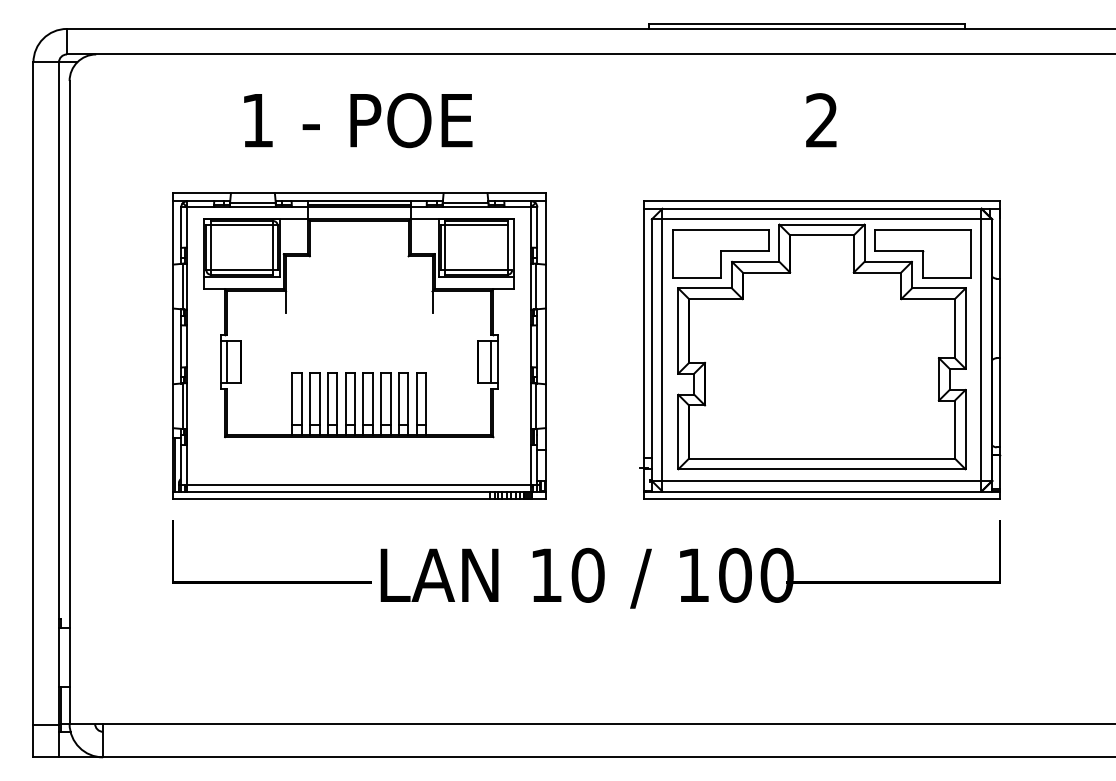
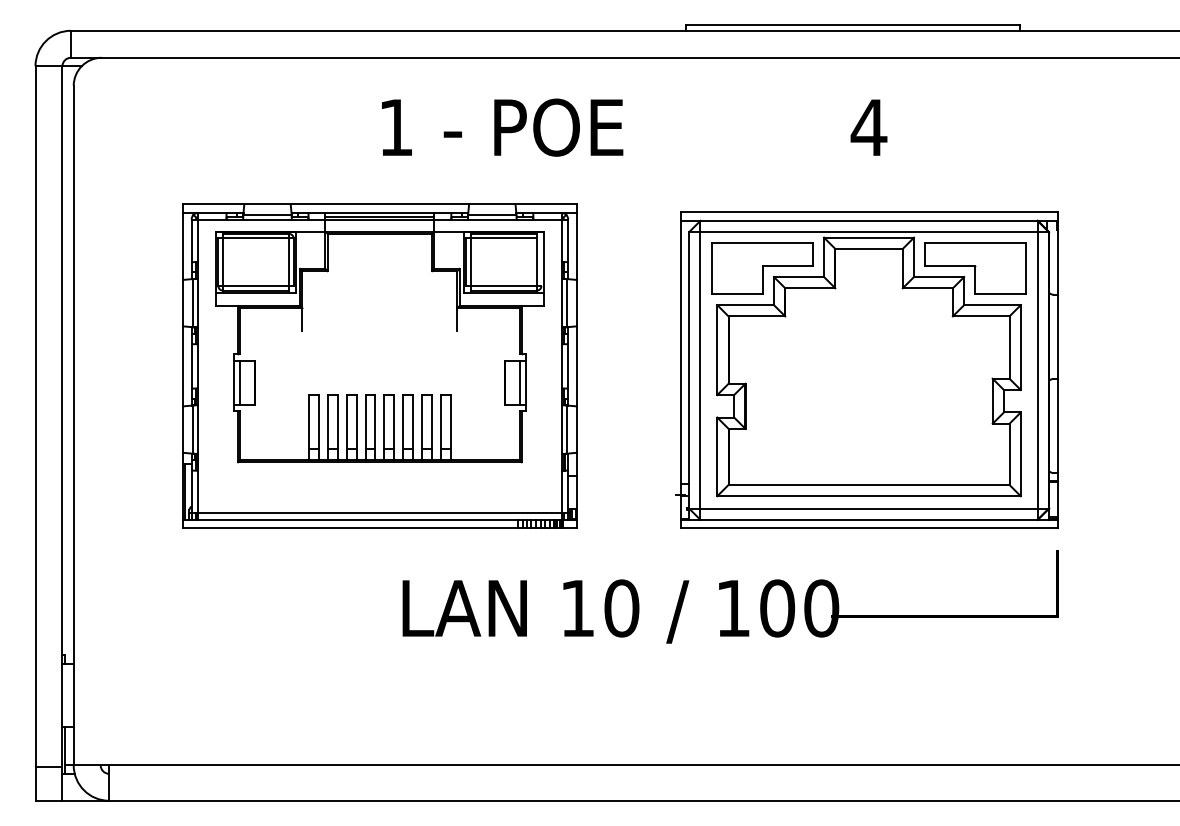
text: (358, 120) -> (502, 127), moved
text: (821, 120) -> (868, 127), 2 -> 4
line: (271, 581) -> (287, 614), removed

